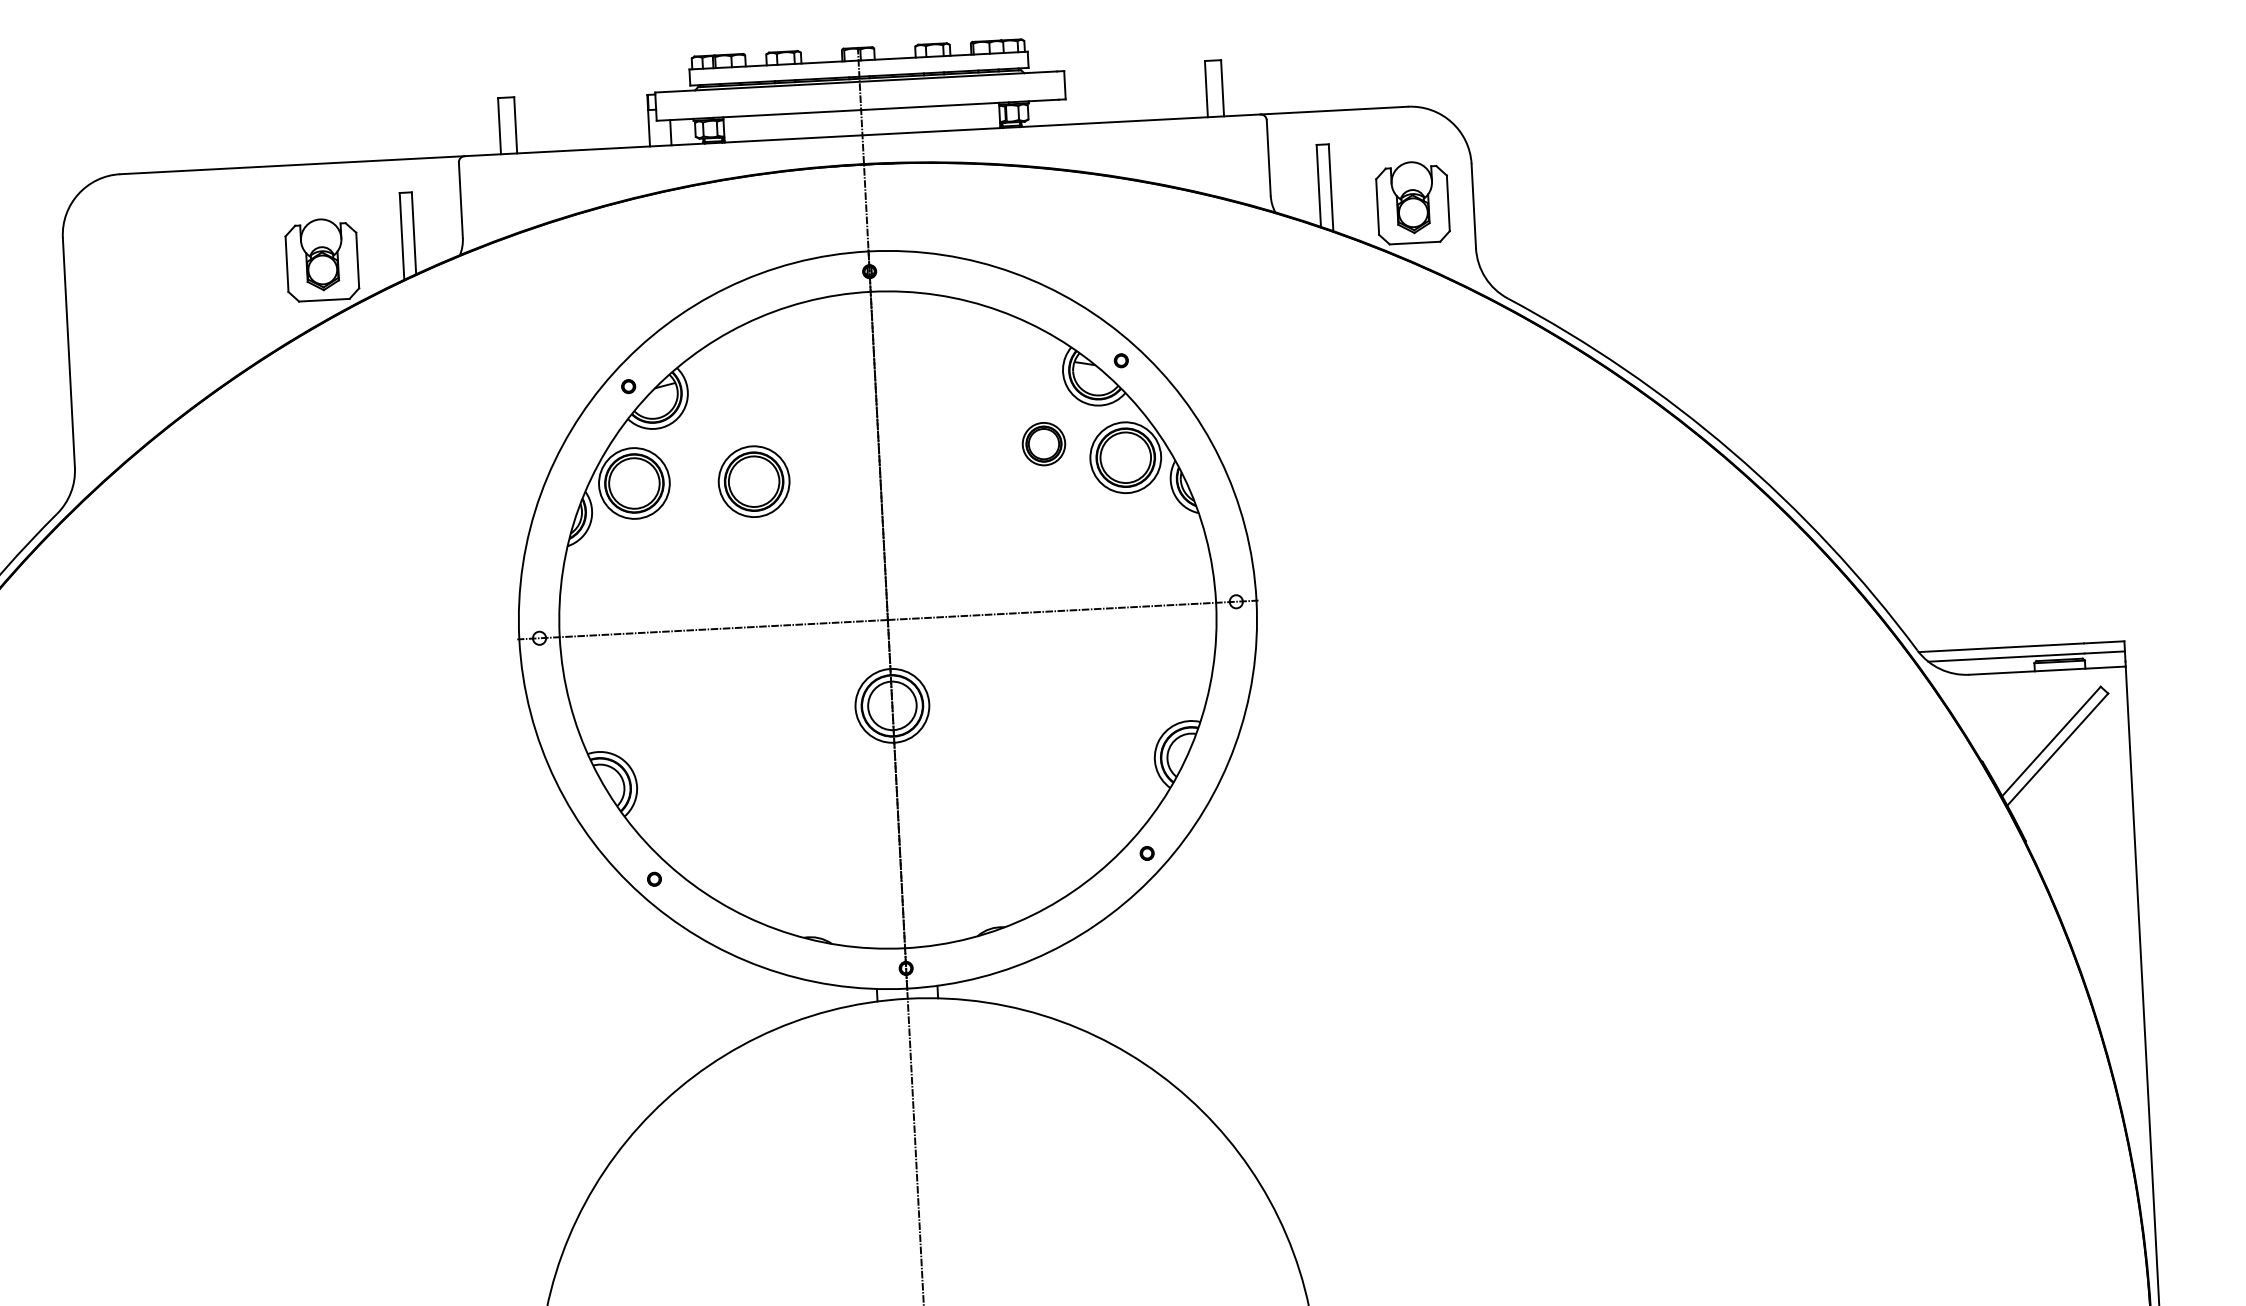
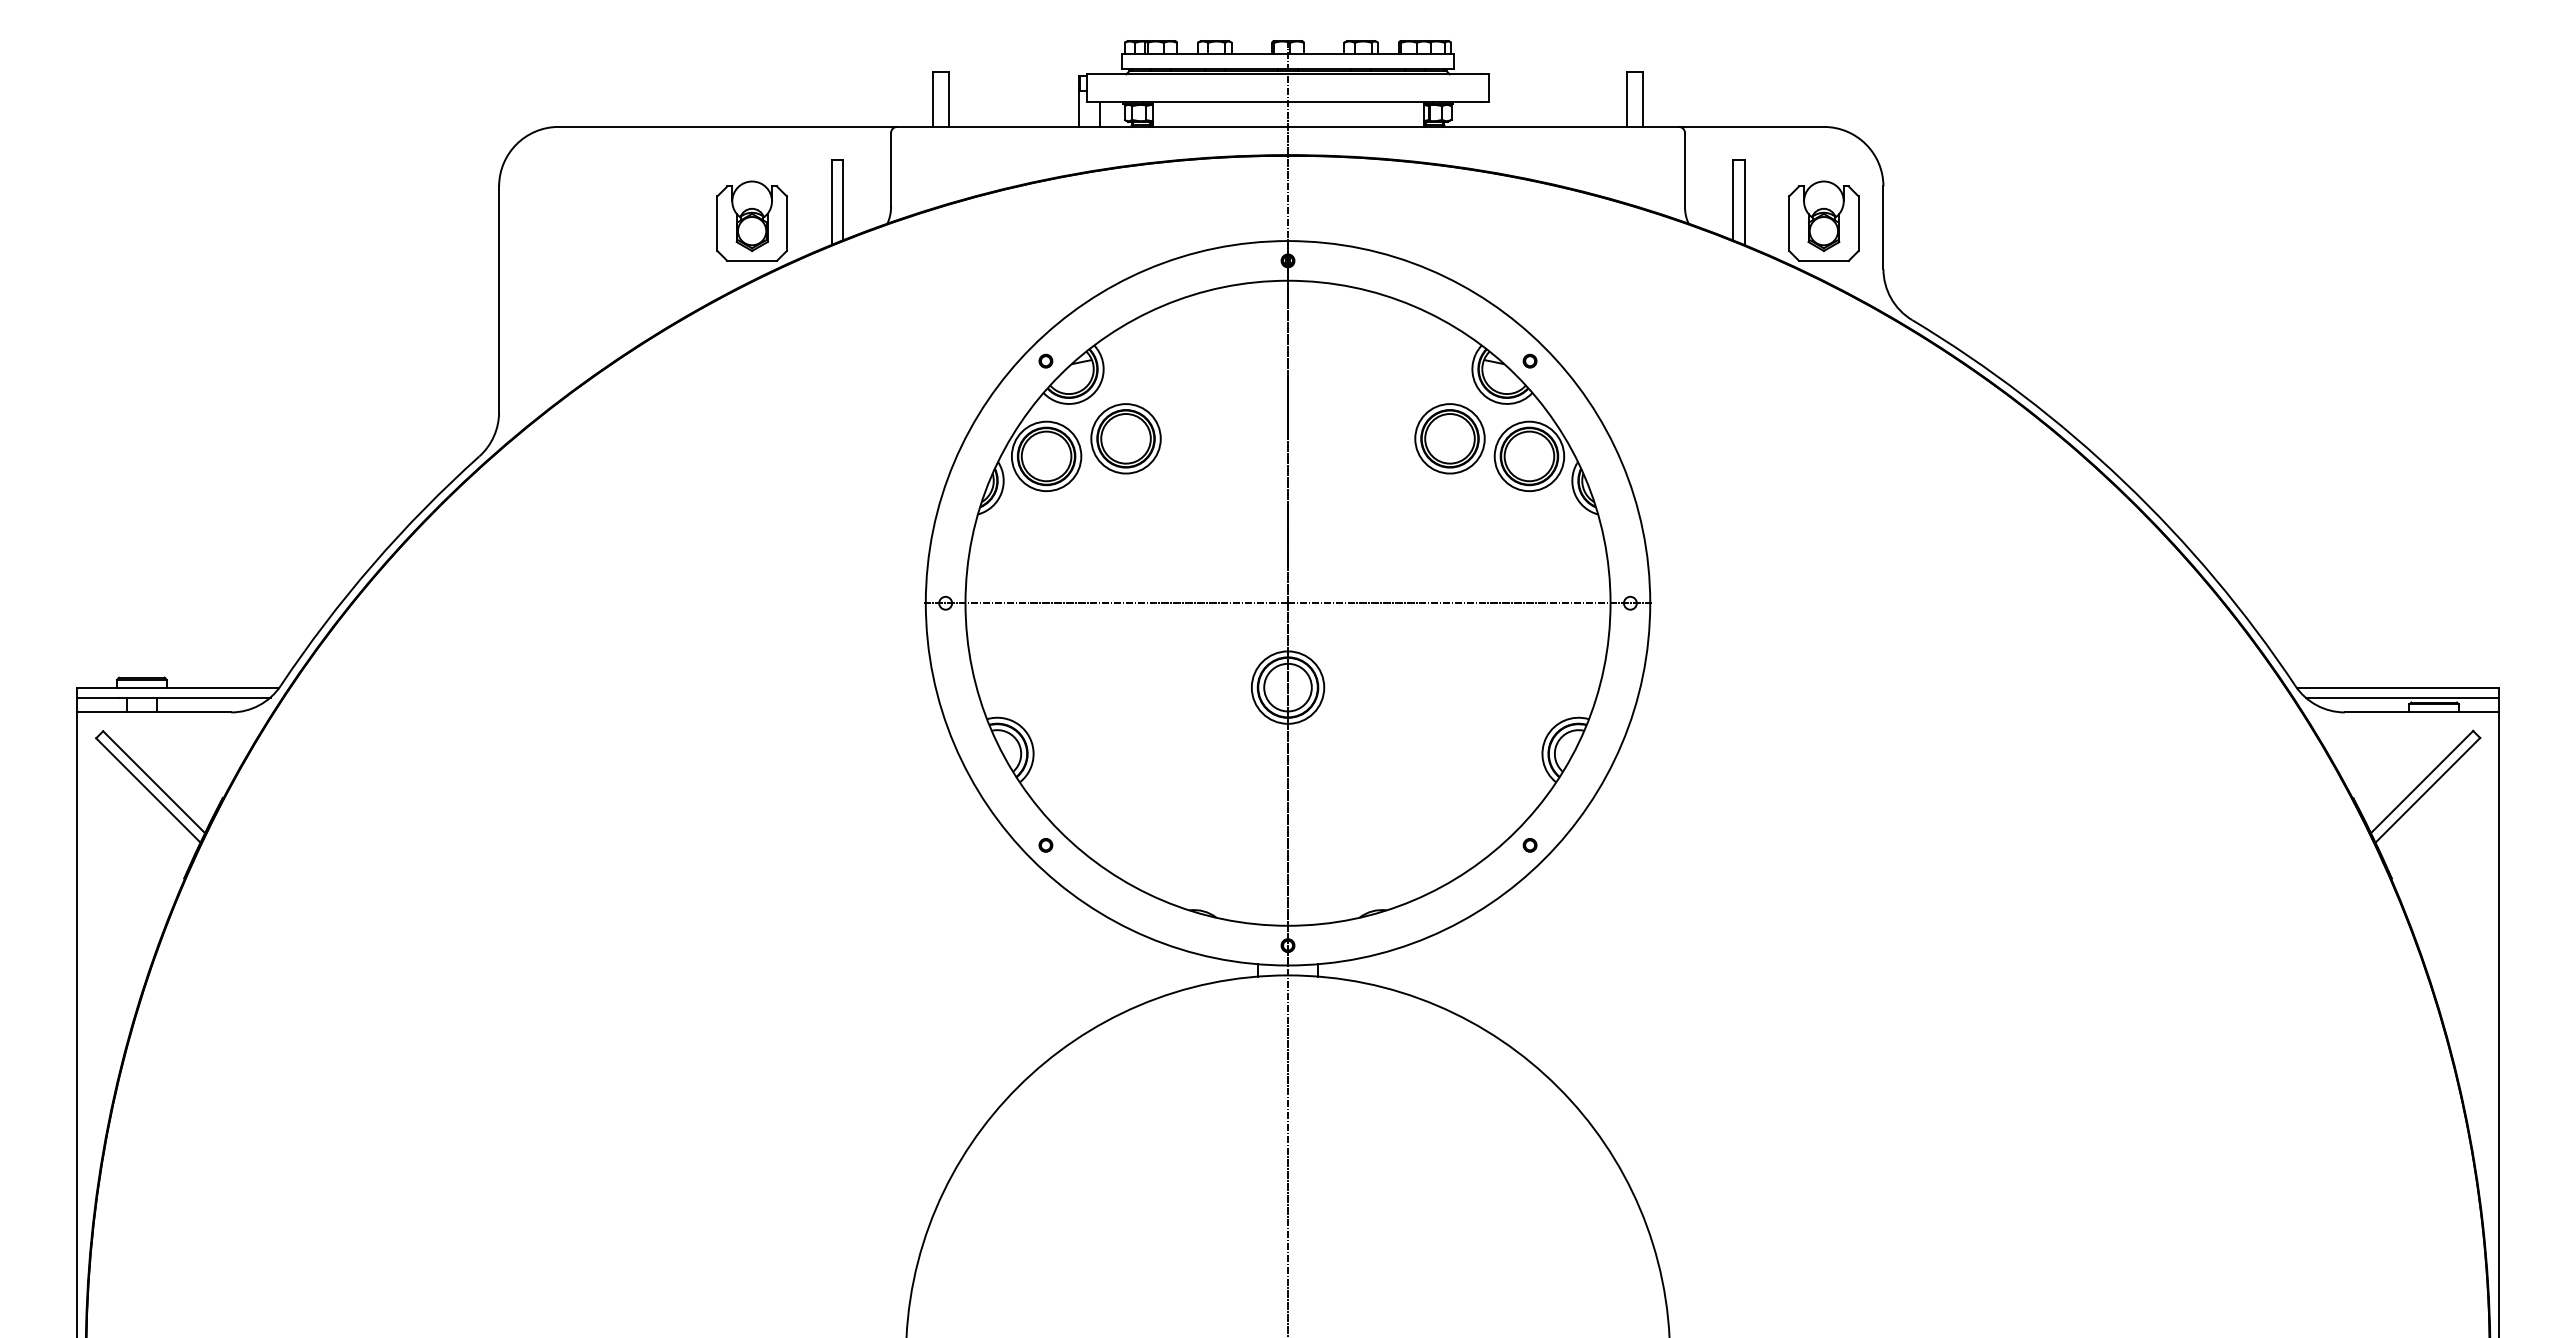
part: (1043, 443) -> (1449, 438), size x1.67
part: (753, 481) -> (1125, 438), moved

